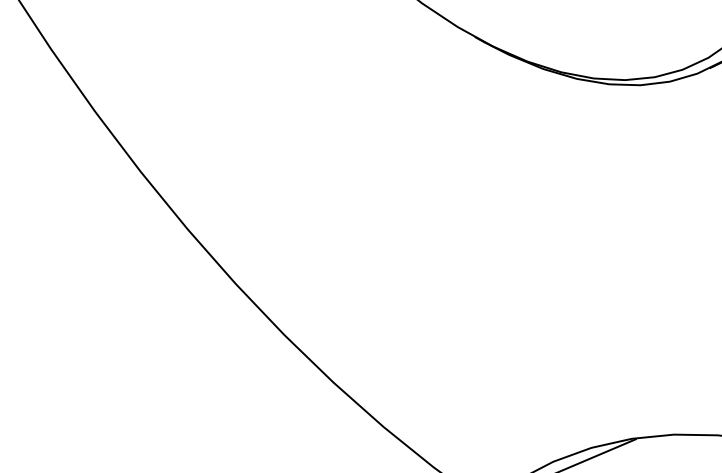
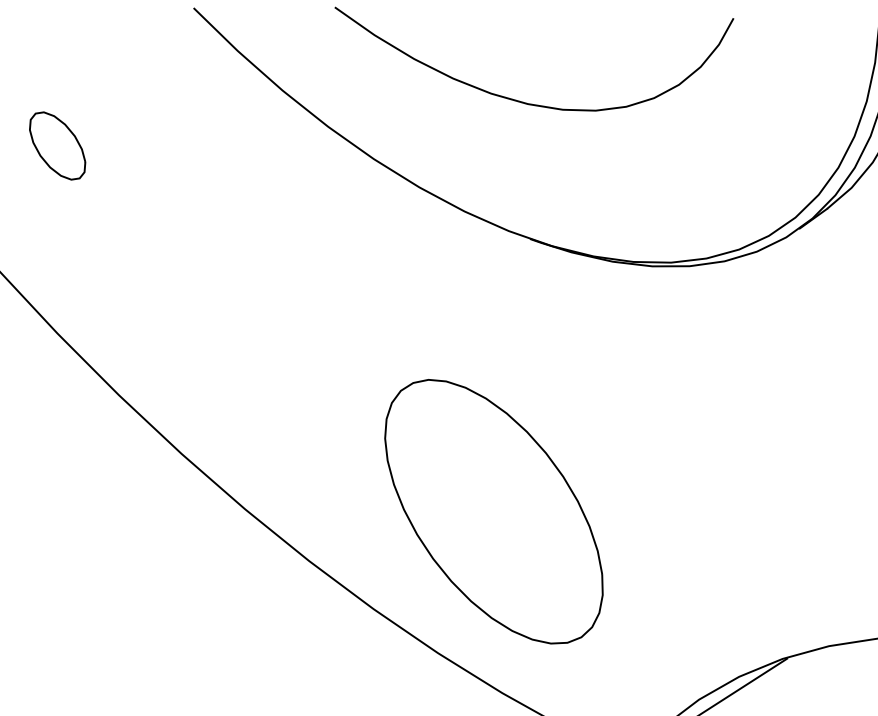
part: (402, 268) -> (493, 511), added

